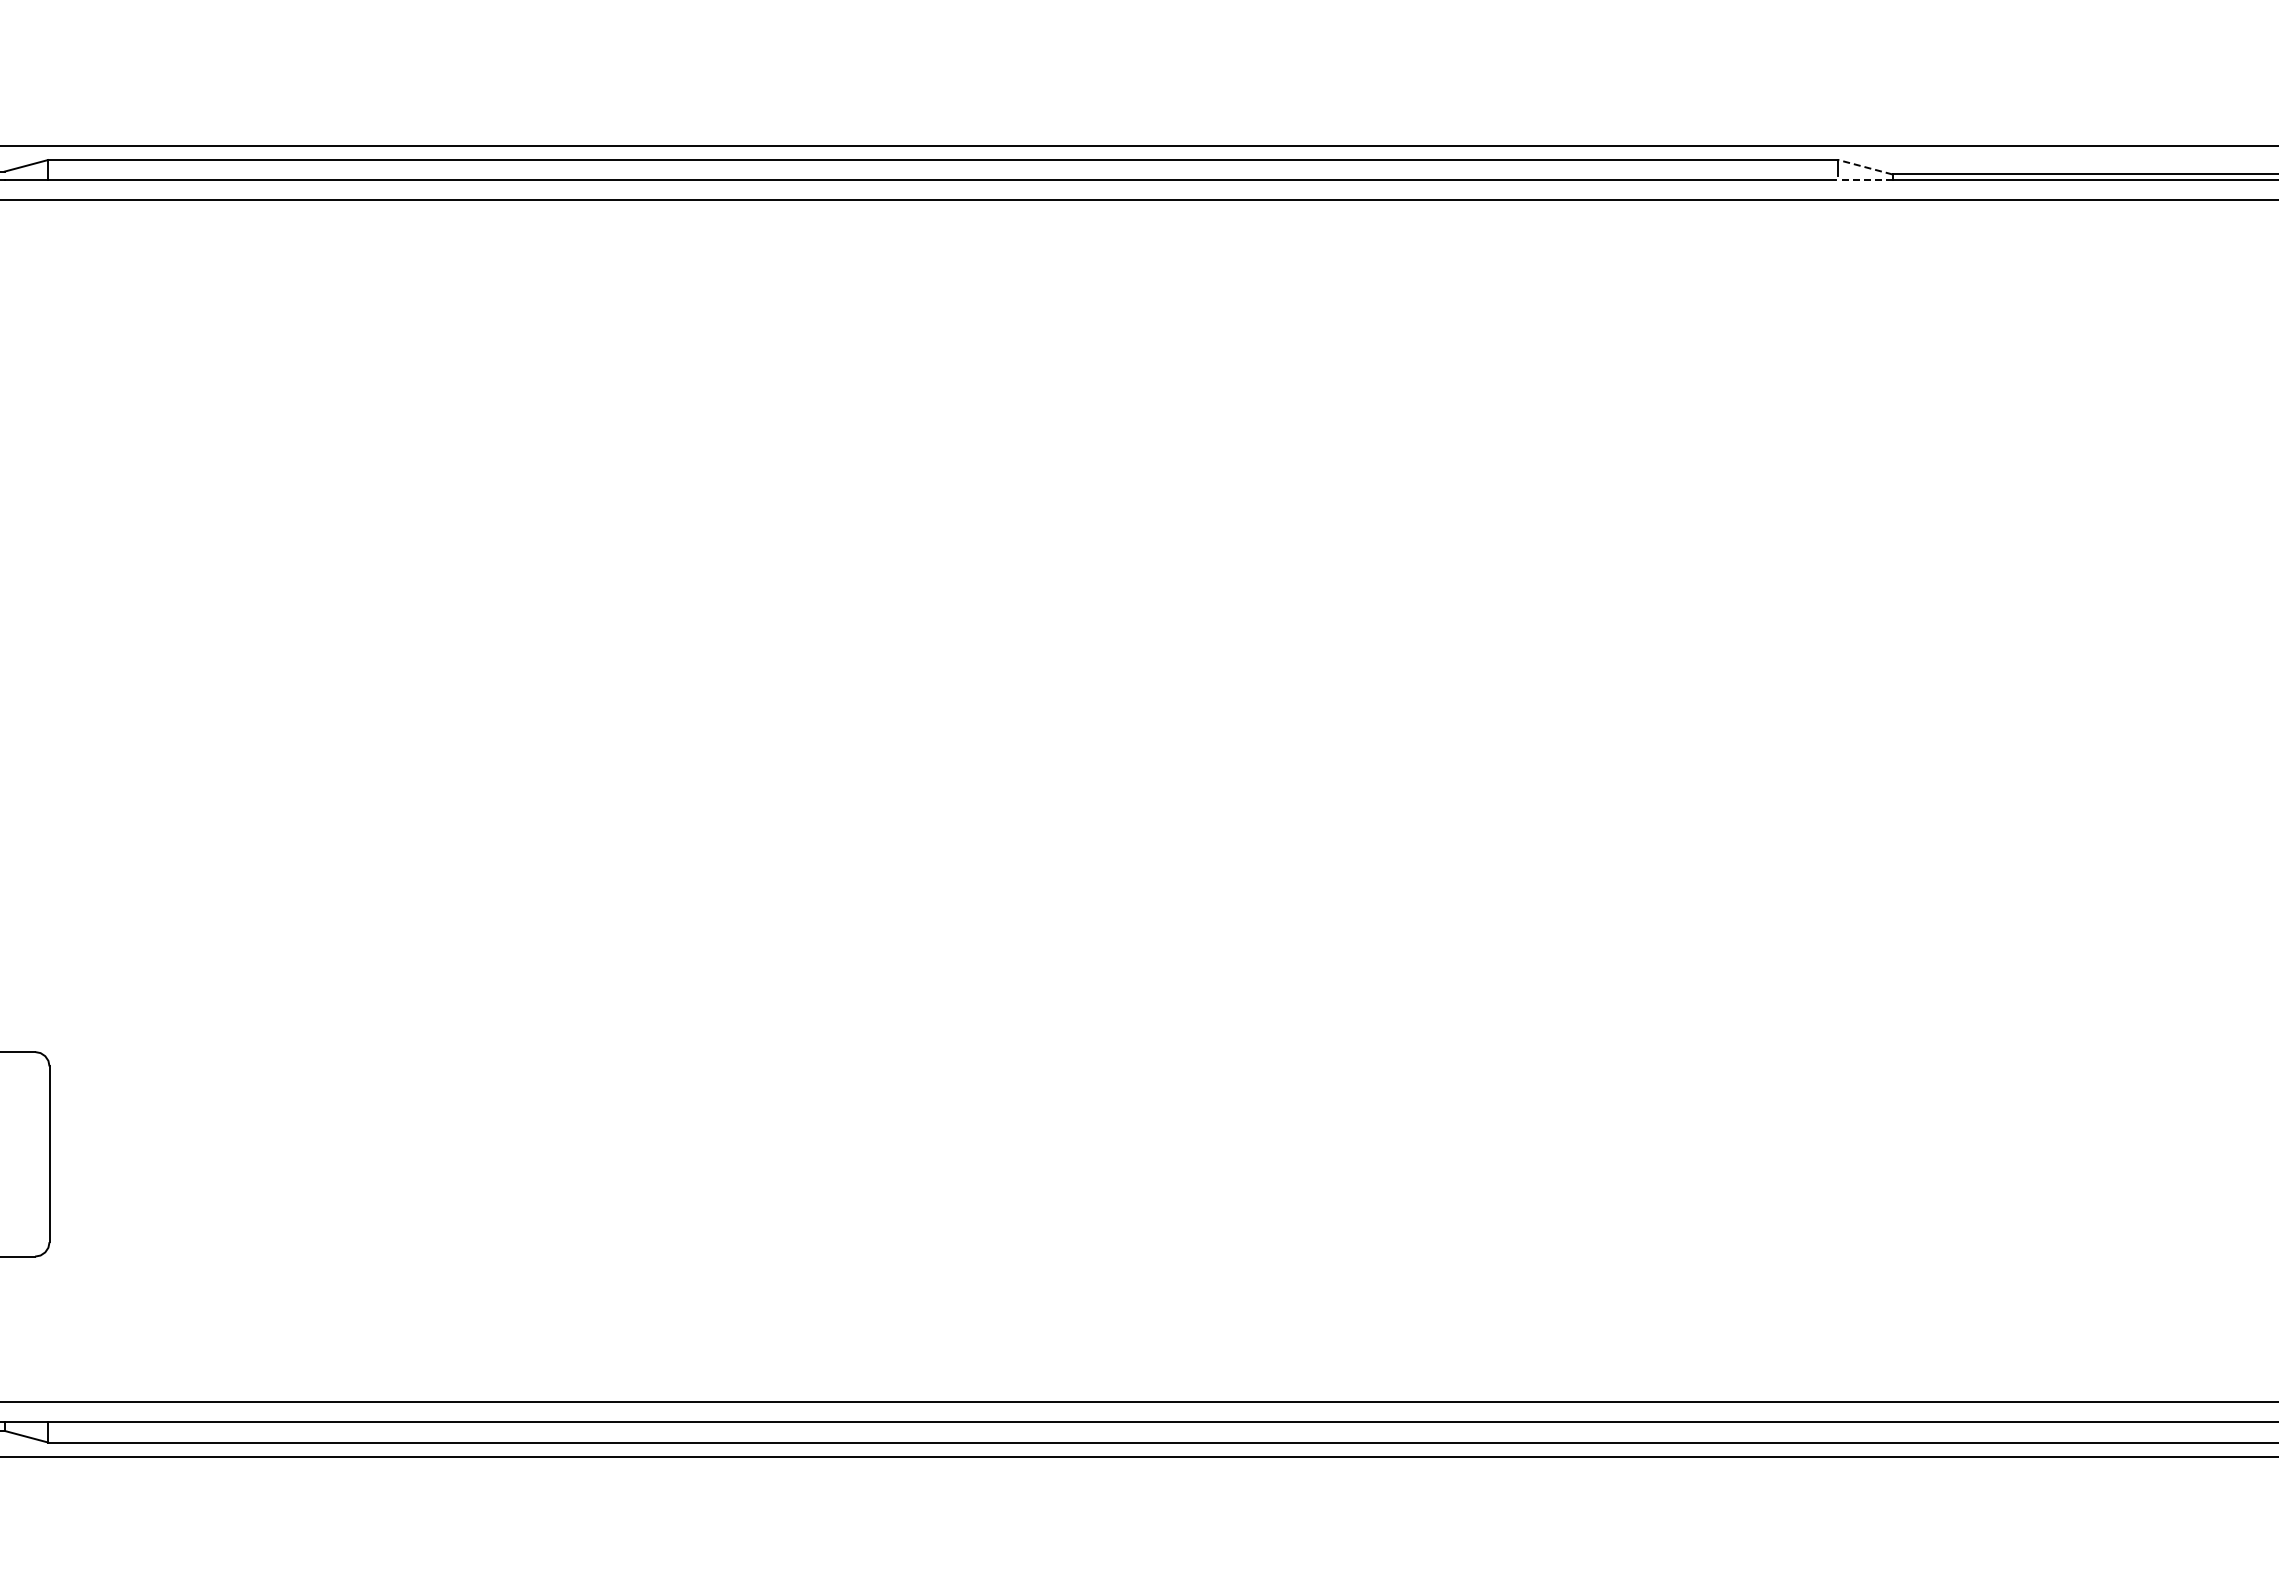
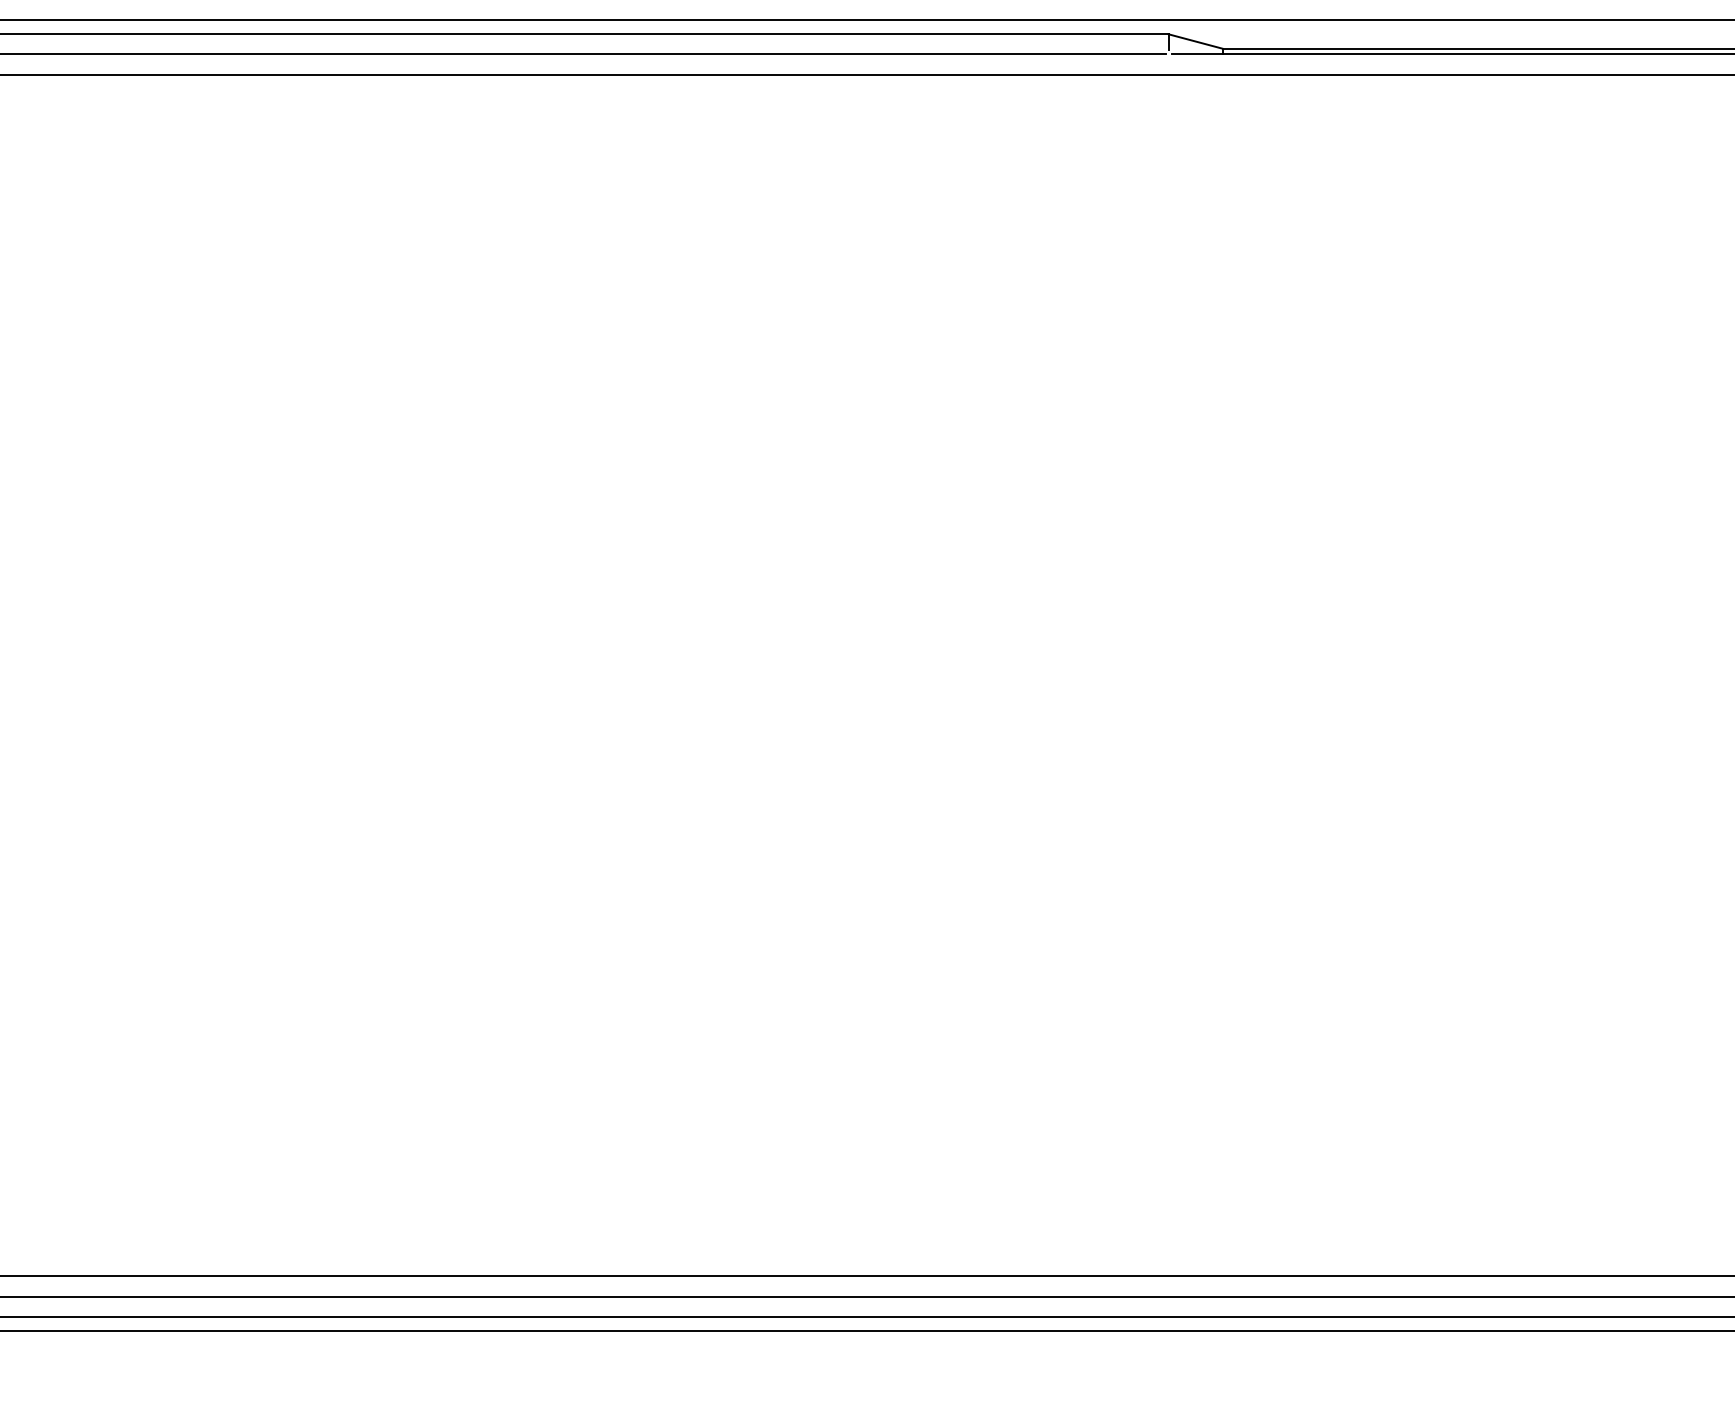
line: (1865, 167) -> (1195, 41), dashed -> solid
line: (1866, 180) -> (1196, 54), dashed -> solid

